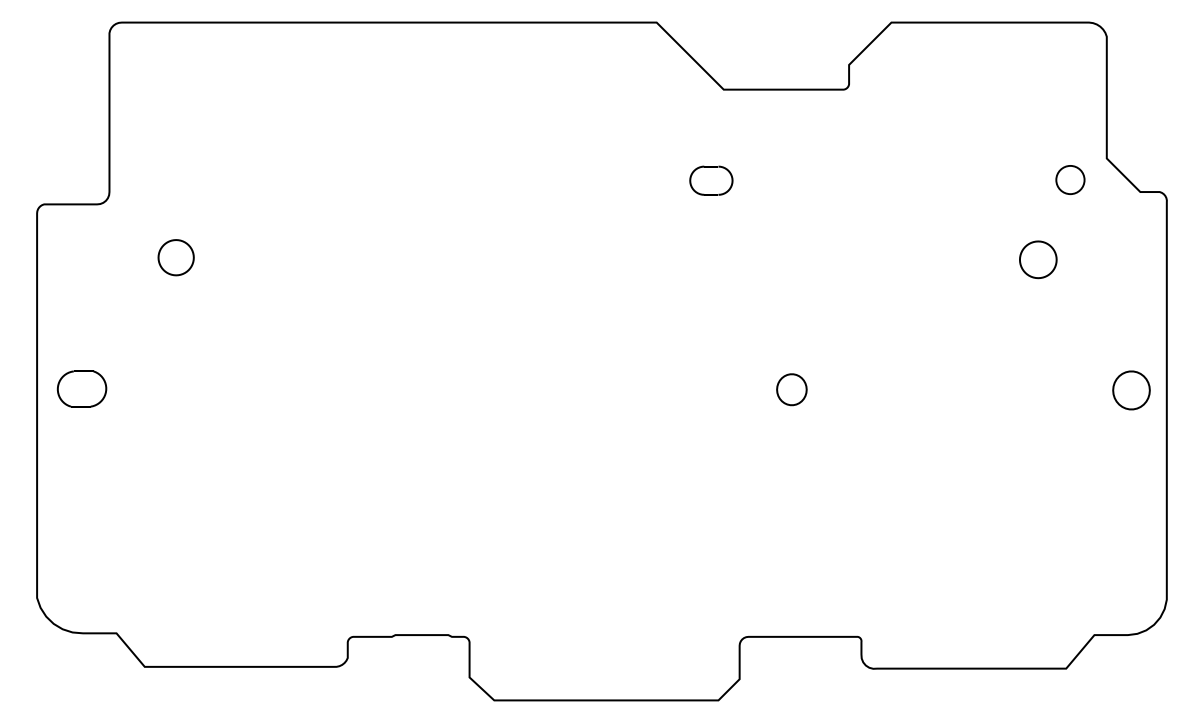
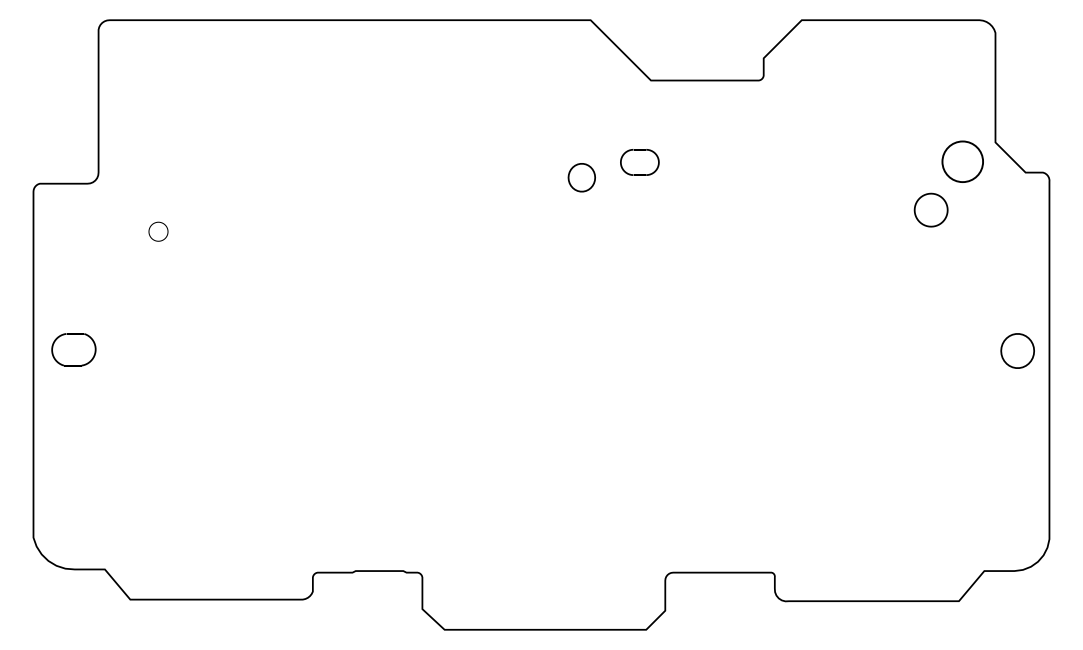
circle: (1070, 179) -> (962, 161), size x1.6
part: (175, 257) -> (157, 231), size x0.6
part: (1038, 259) -> (931, 209), moved
part: (791, 389) -> (581, 177), moved

